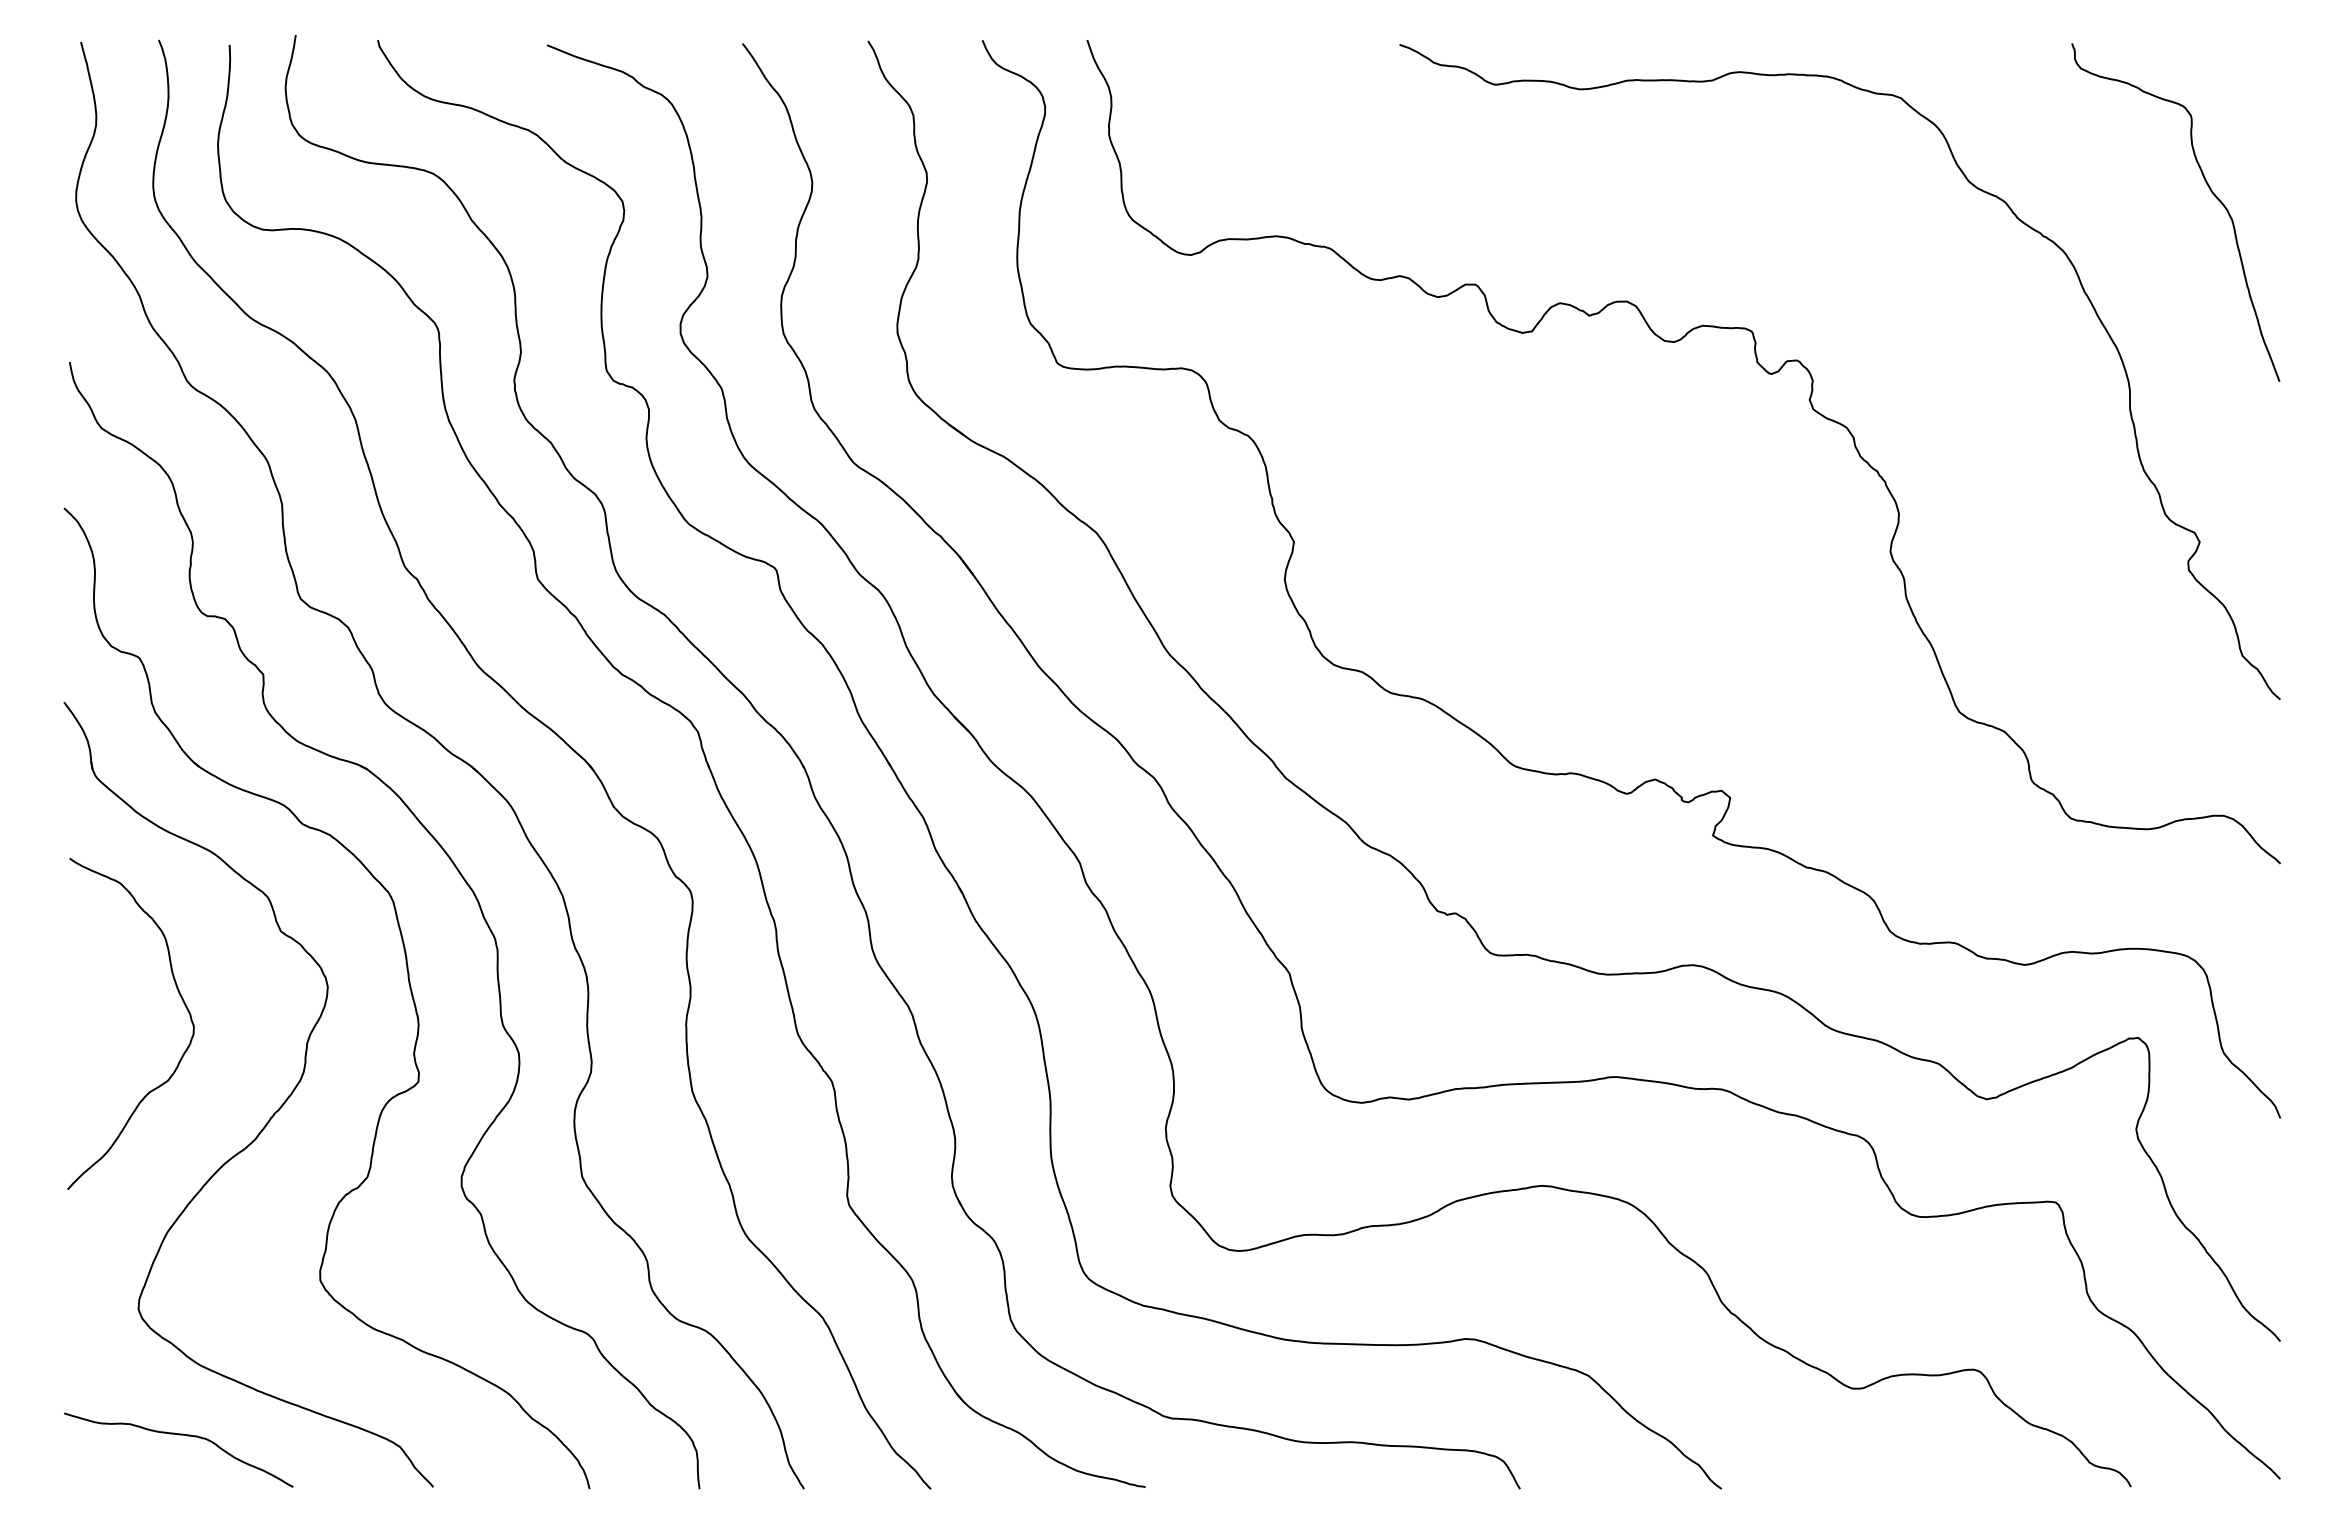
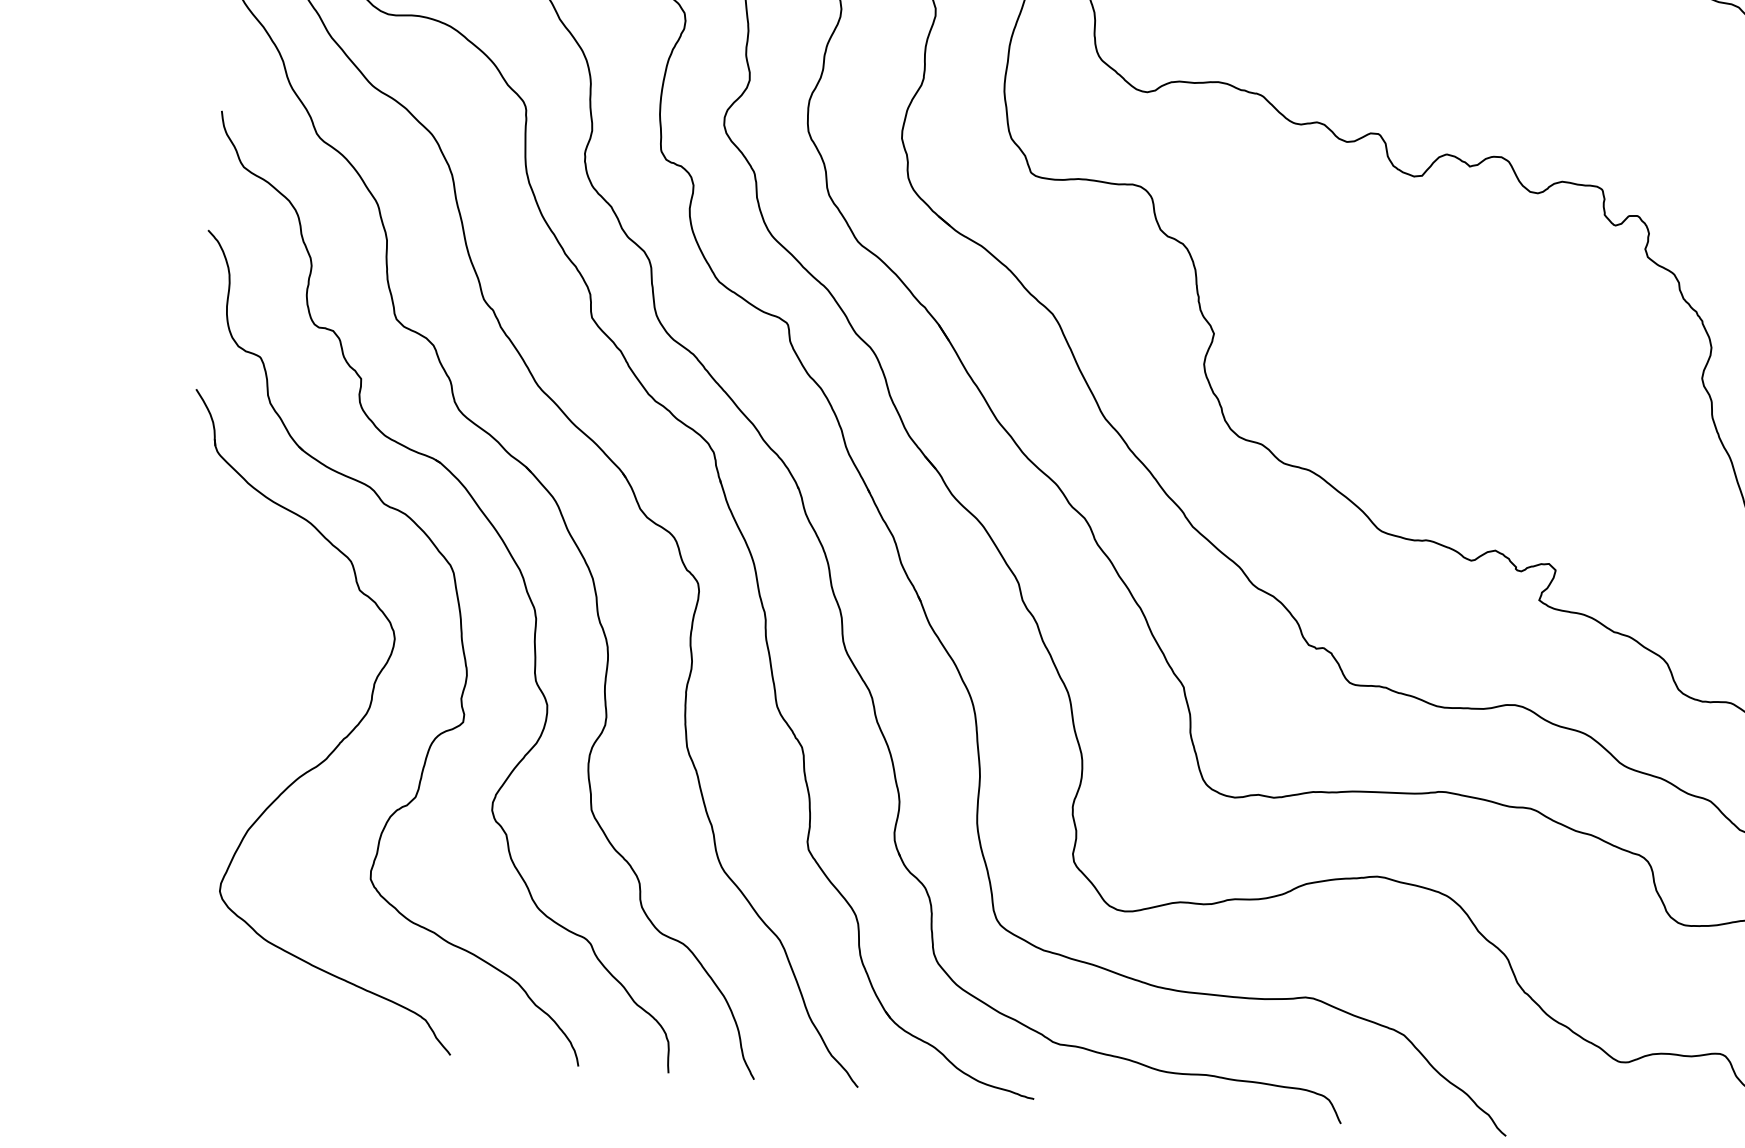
curve: (180, 997) -> (273, 638), removed
curve: (178, 1435) -> (244, 997), removed

